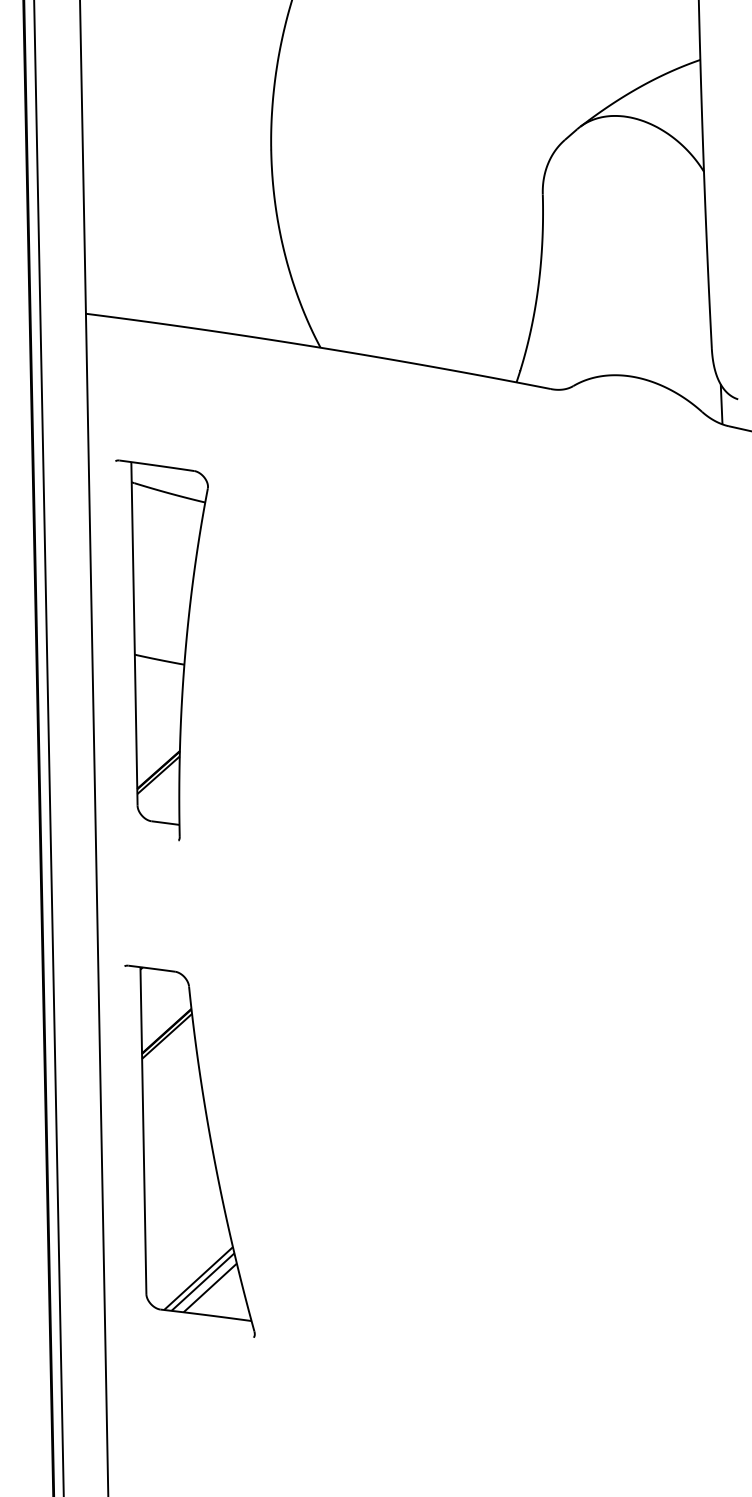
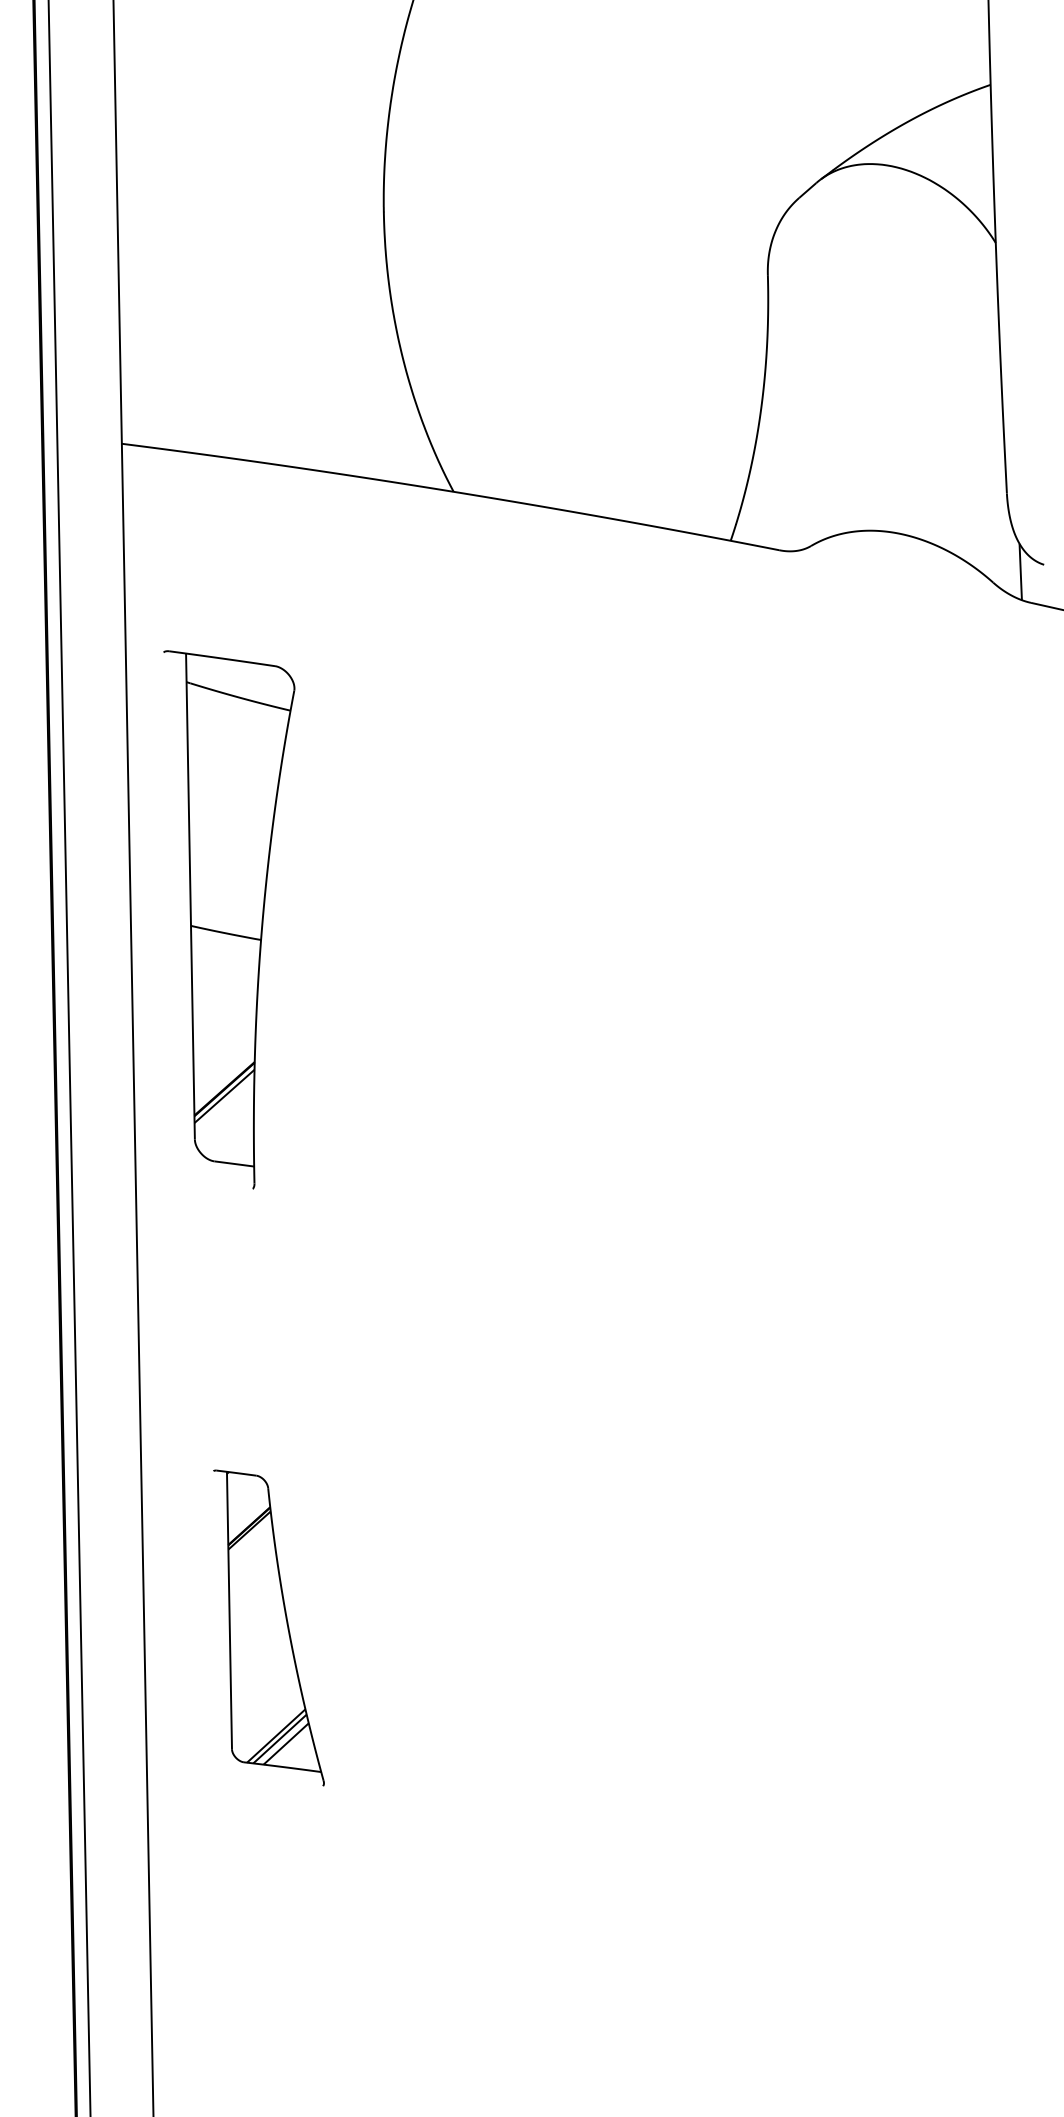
part: (189, 1150) -> (268, 1627), size x0.6

